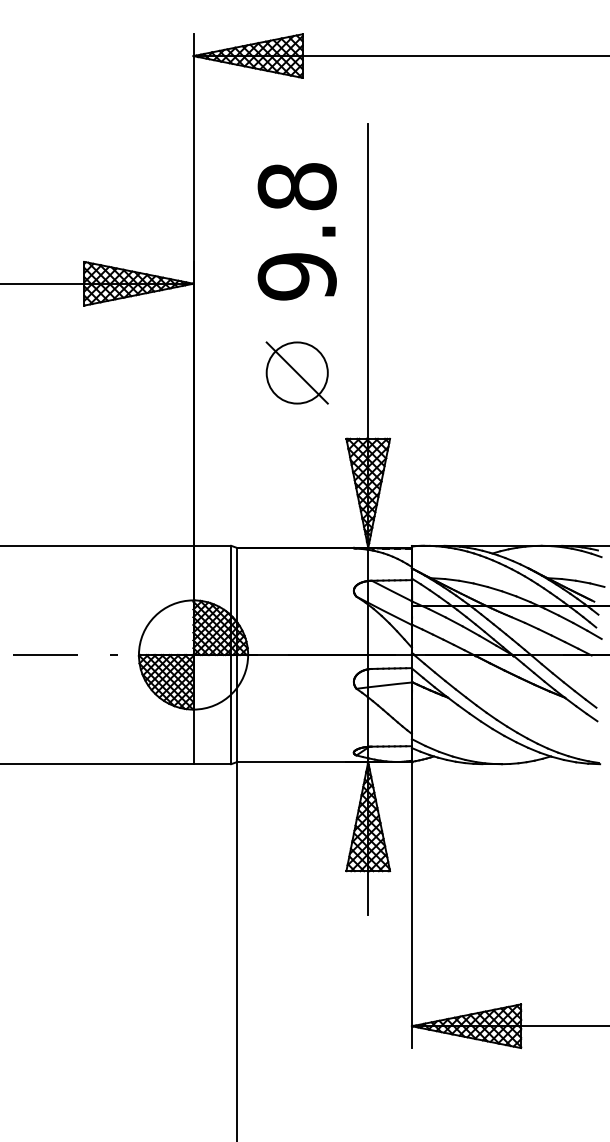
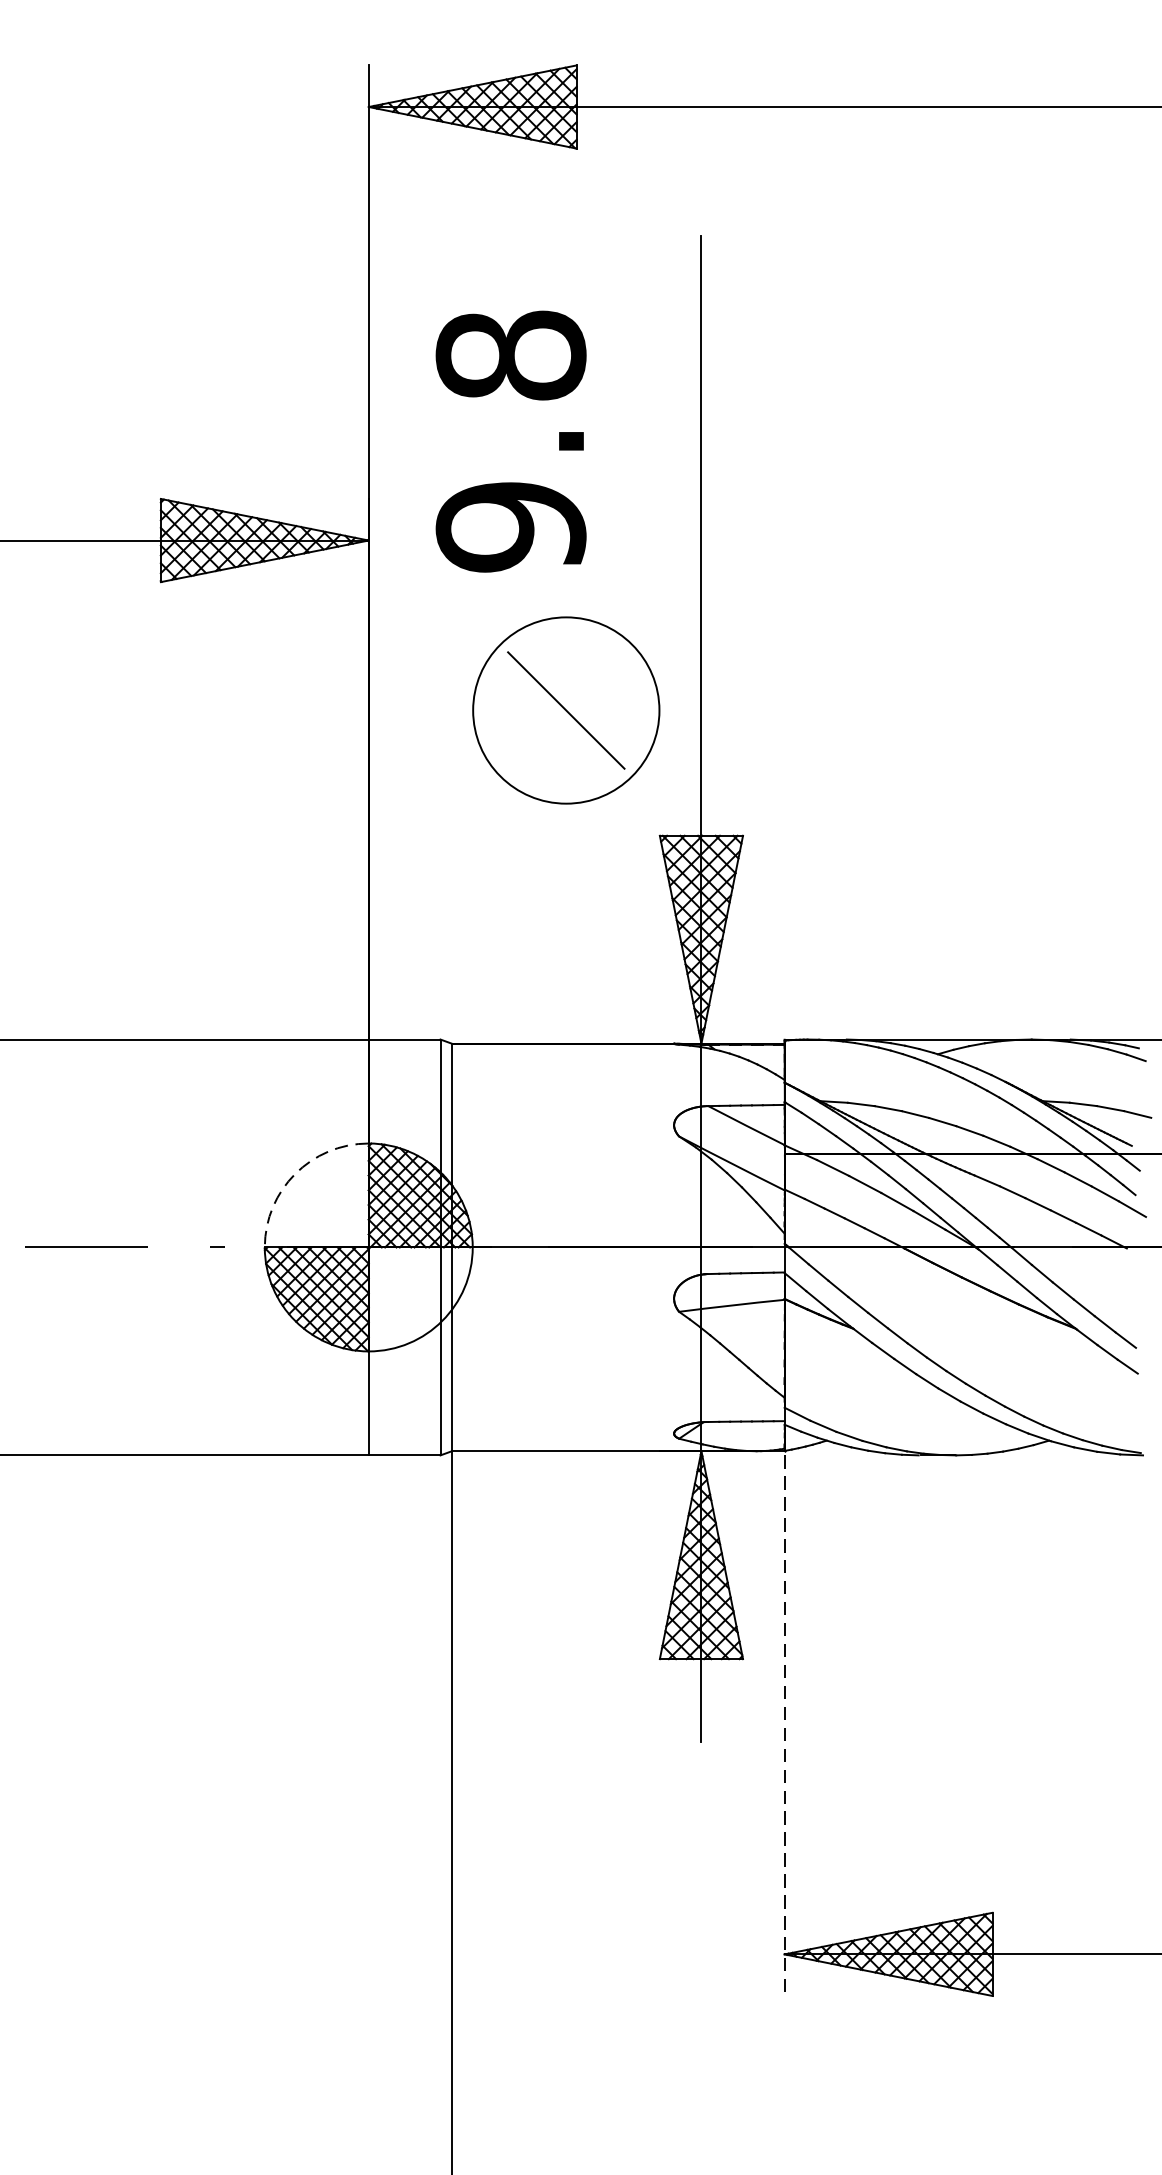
text: (296, 231) -> (509, 441), moved
circle: (296, 372) -> (564, 709), size x1.6
arc: (154, 616) -> (294, 1174), solid -> dashed
line: (411, 906) -> (783, 1726), solid -> dashed

